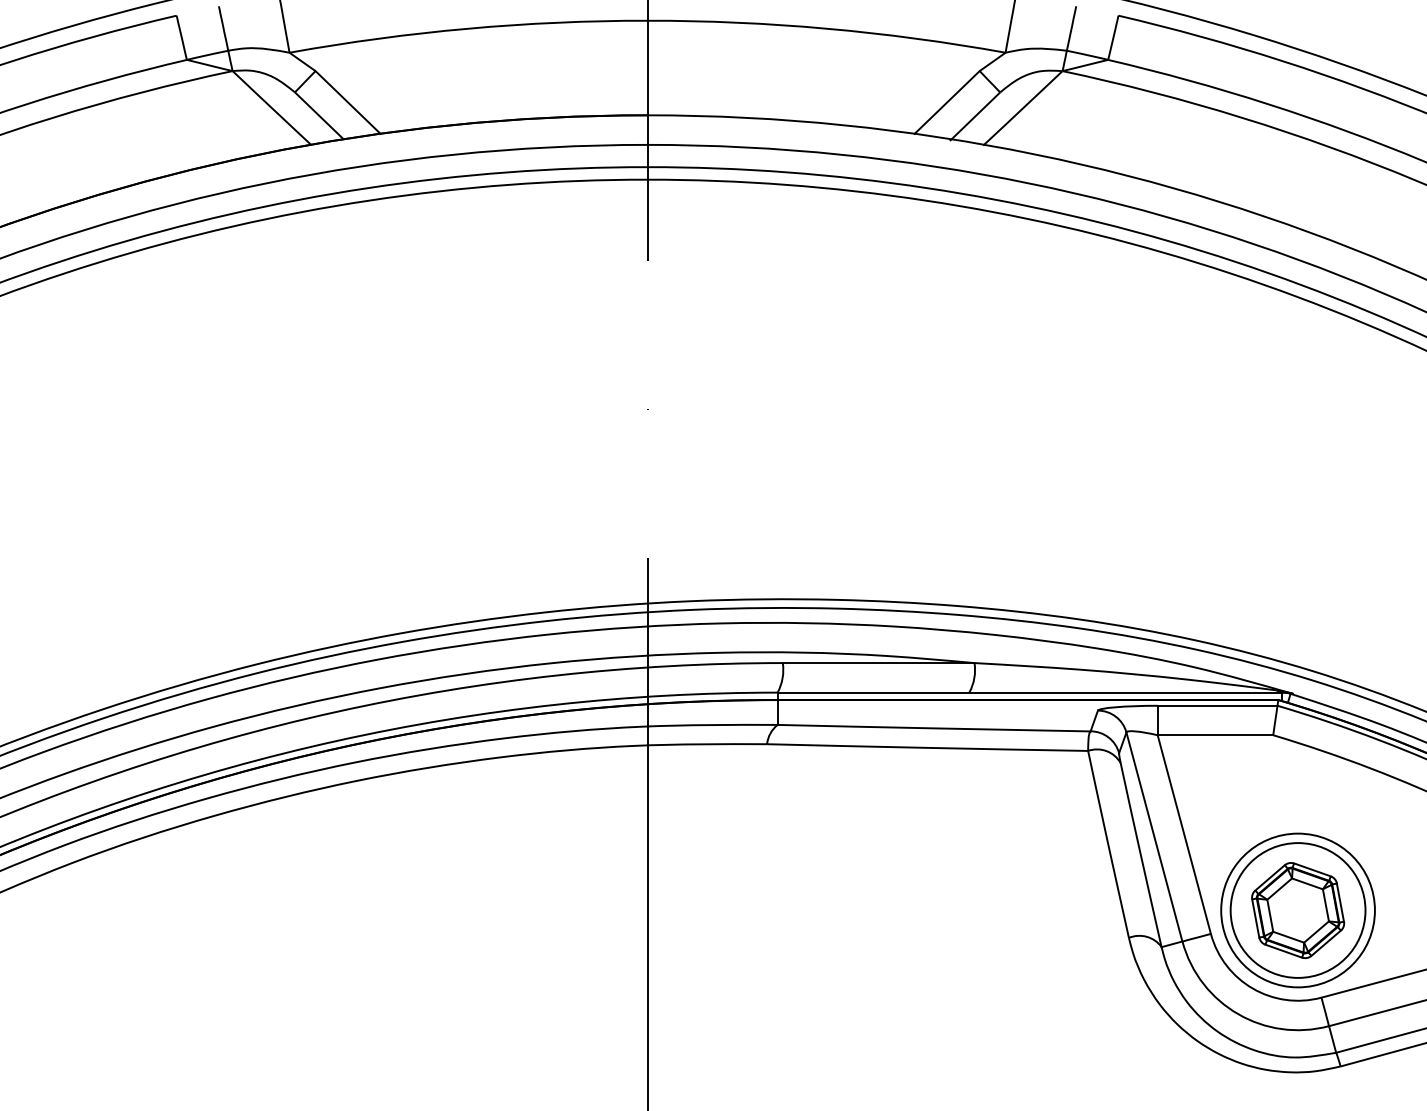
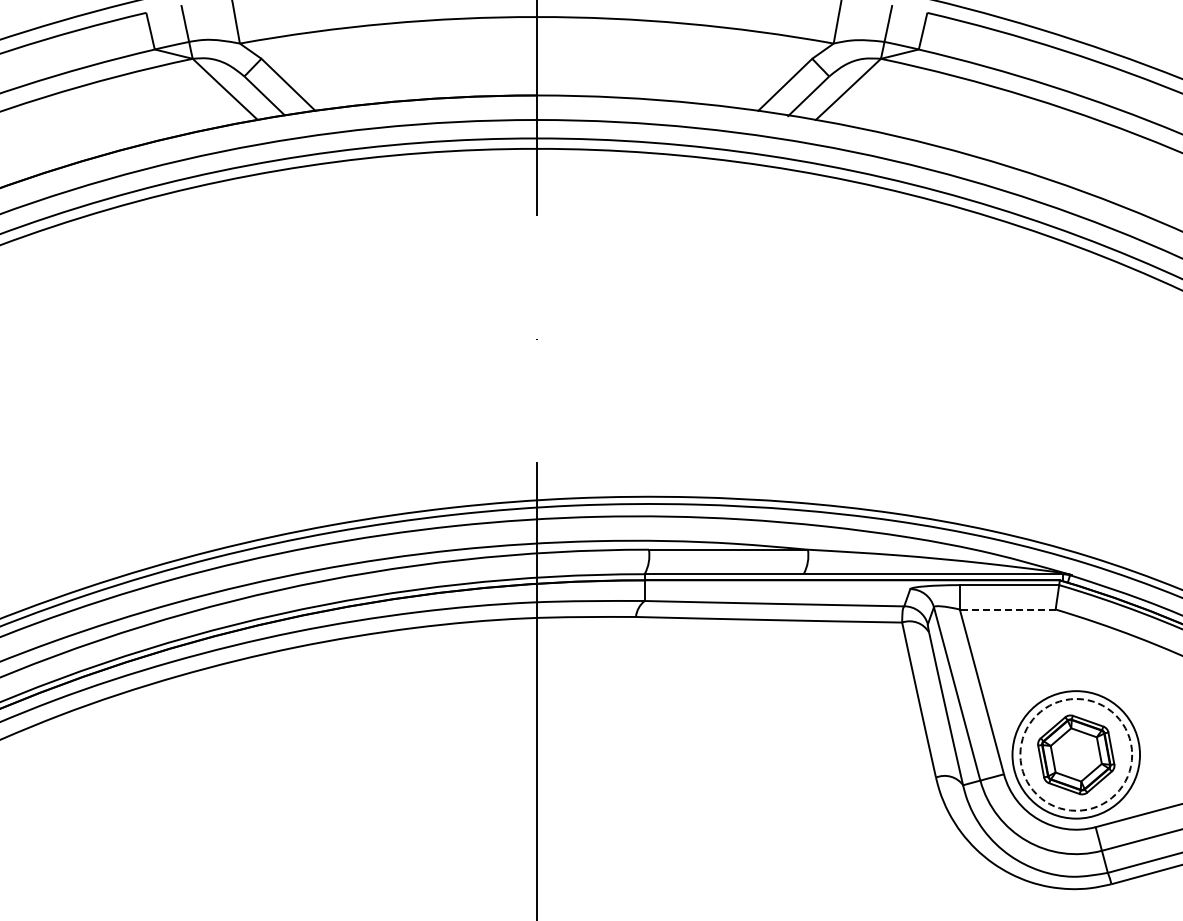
line: (1215, 735) -> (1007, 609), solid -> dashed
circle: (1298, 910) -> (1076, 754), solid -> dashed

